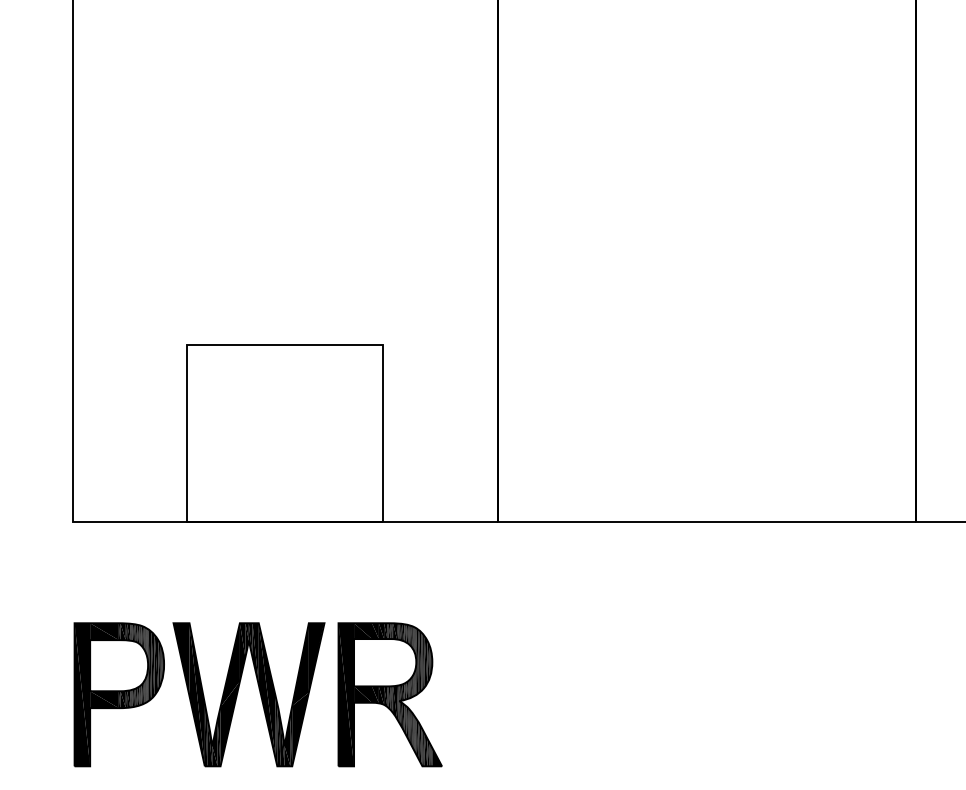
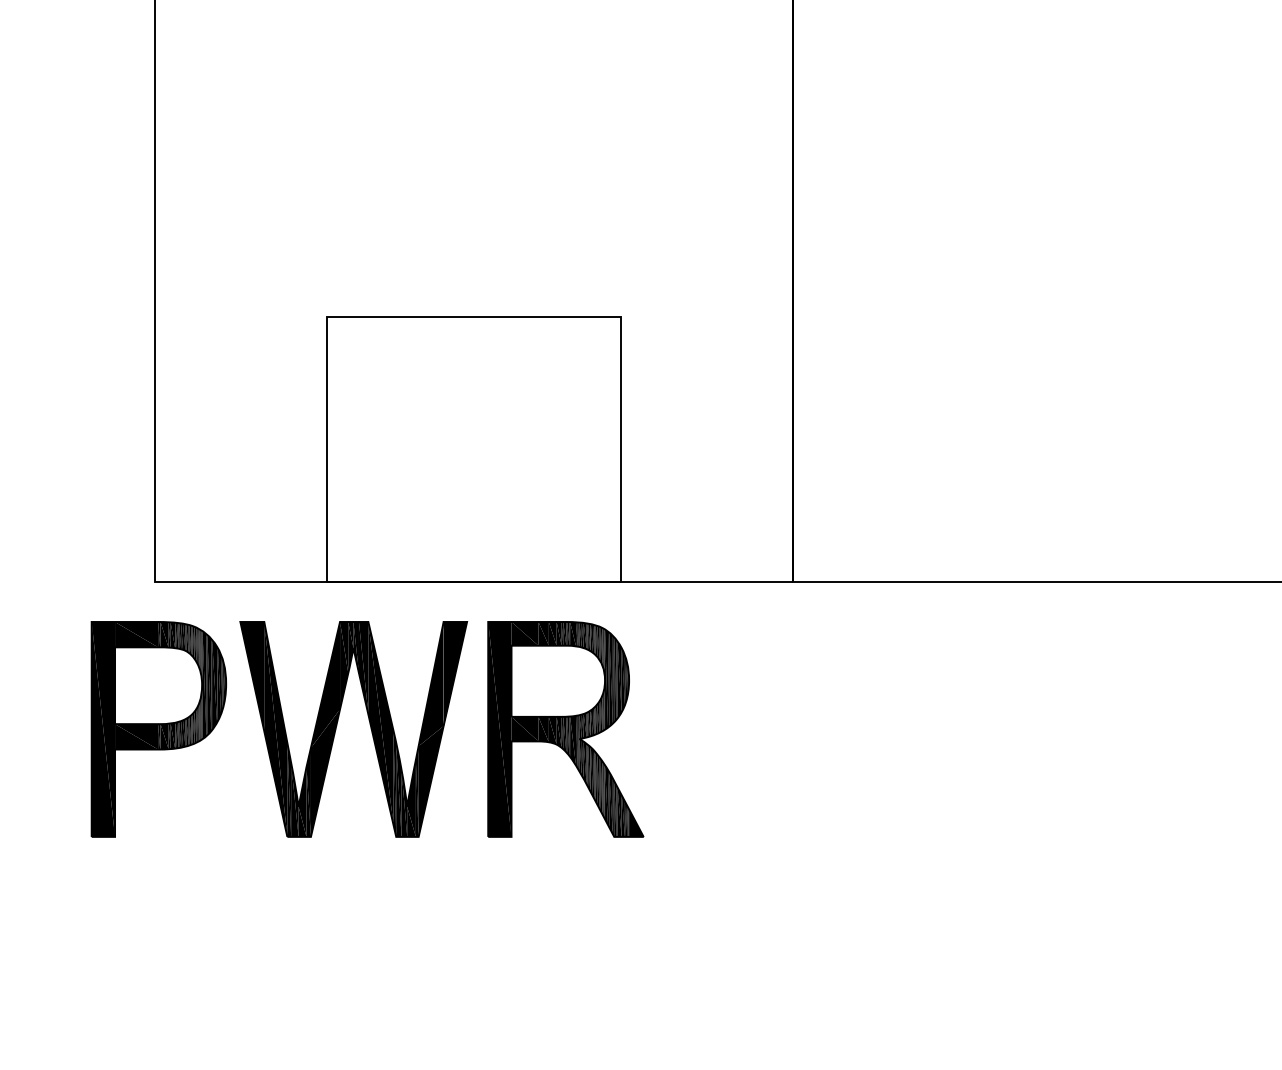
part: (257, 694) -> (366, 729), moved

